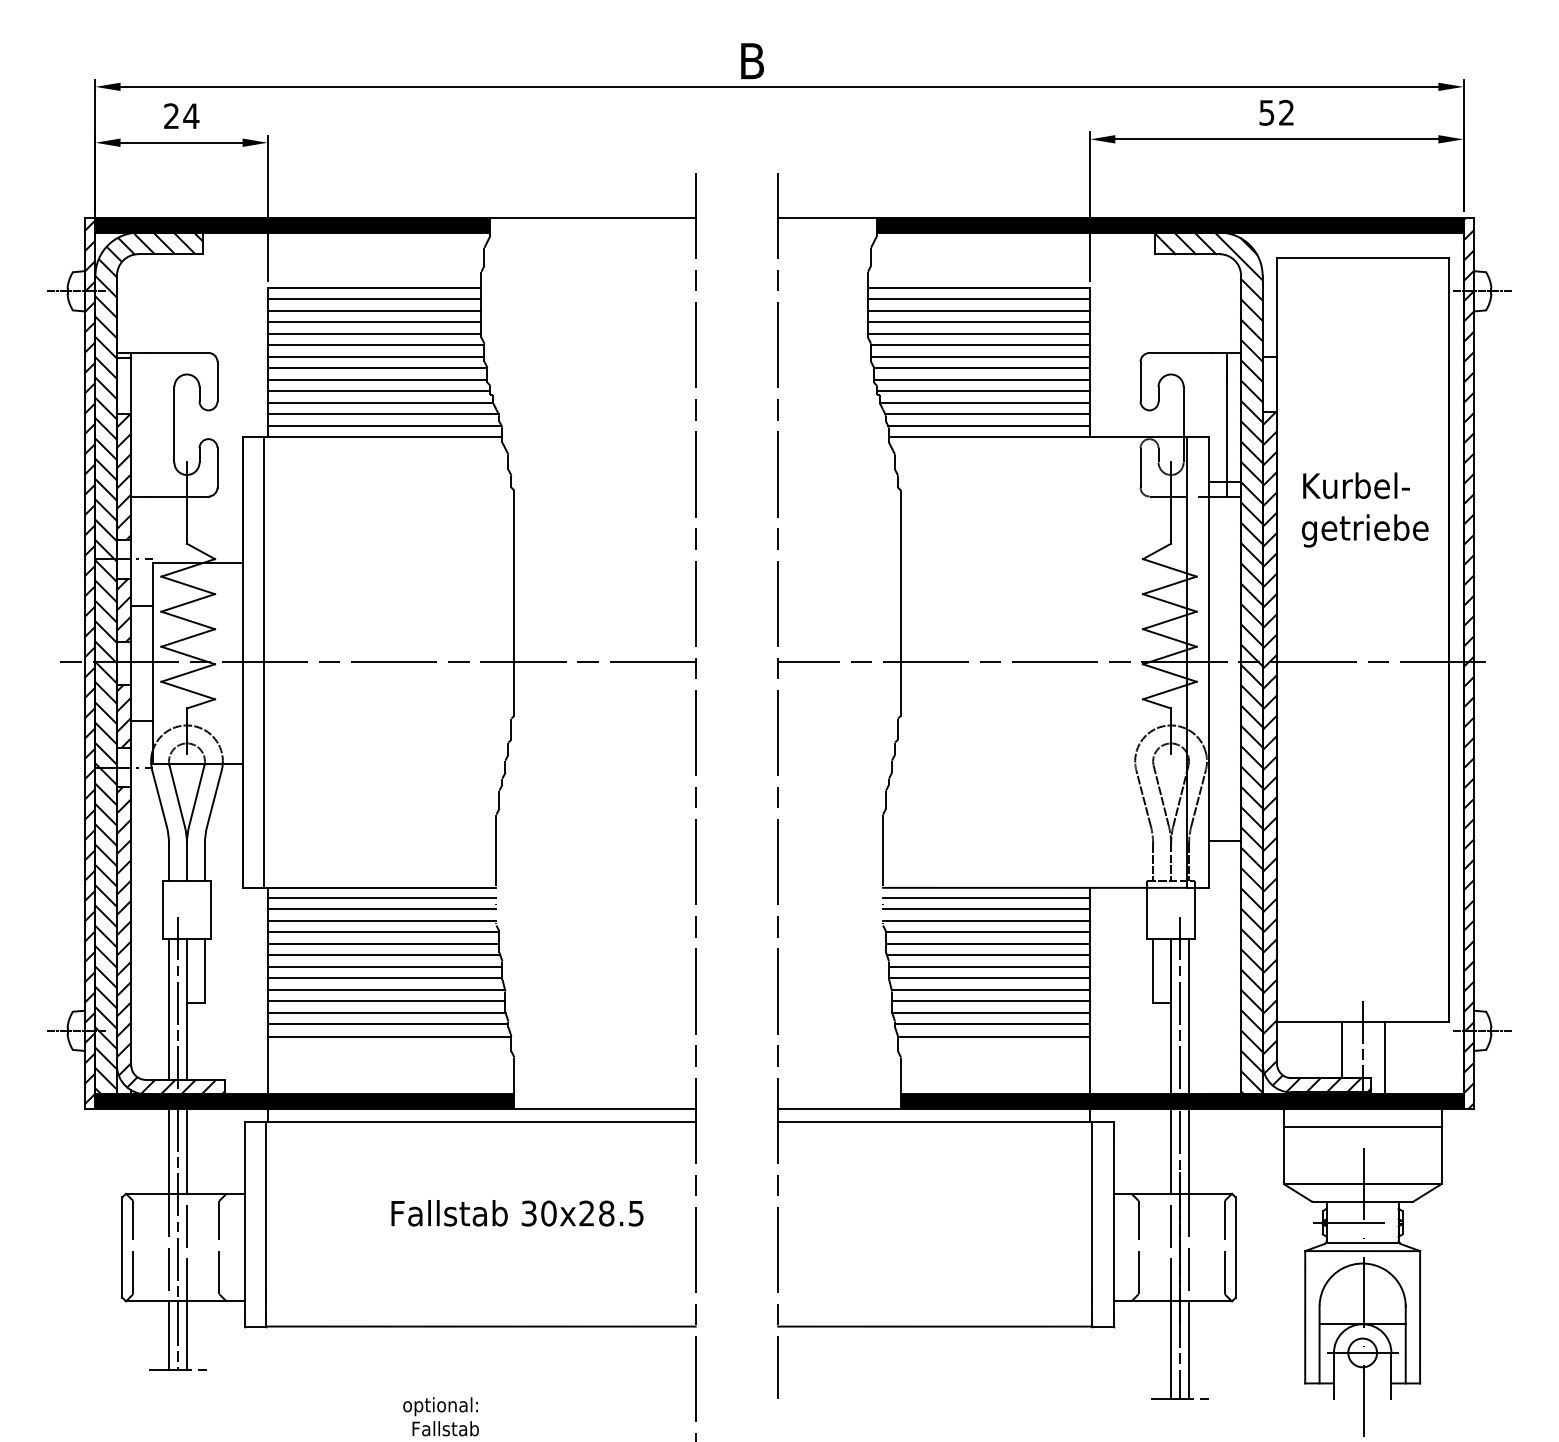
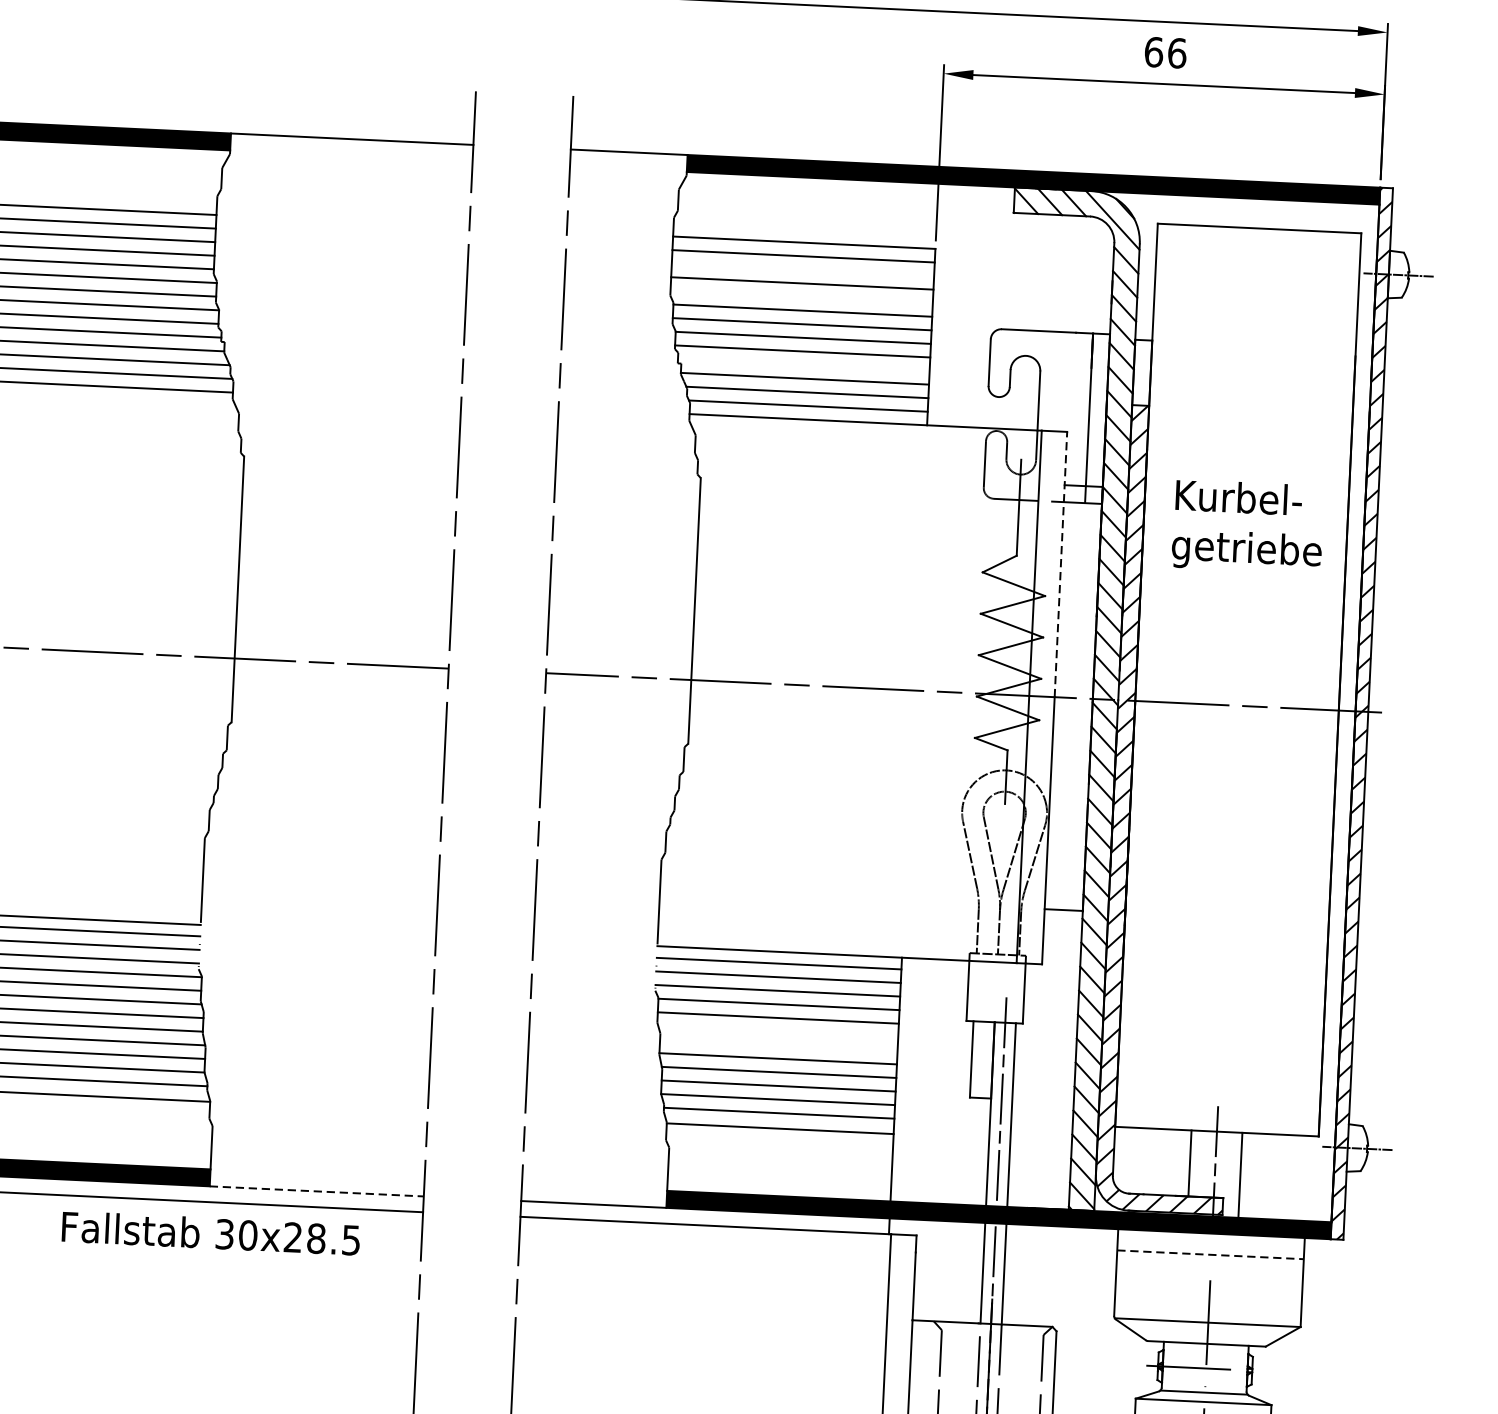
text: (1276, 112) -> (1165, 52), 52 -> 66
line: (979, 310) -> (803, 269), removed
line: (979, 333) -> (802, 296), removed
line: (983, 391) -> (803, 365), removed
line: (1208, 548) -> (1060, 563), solid -> dashed
line: (988, 955) -> (778, 1031), removed
line: (989, 966) -> (778, 1044), removed
line: (605, 1108) -> (317, 1191), solid -> dashed
line: (1362, 1126) -> (1210, 1254), solid -> dashed
text: (517, 1213) -> (211, 1233), moved

